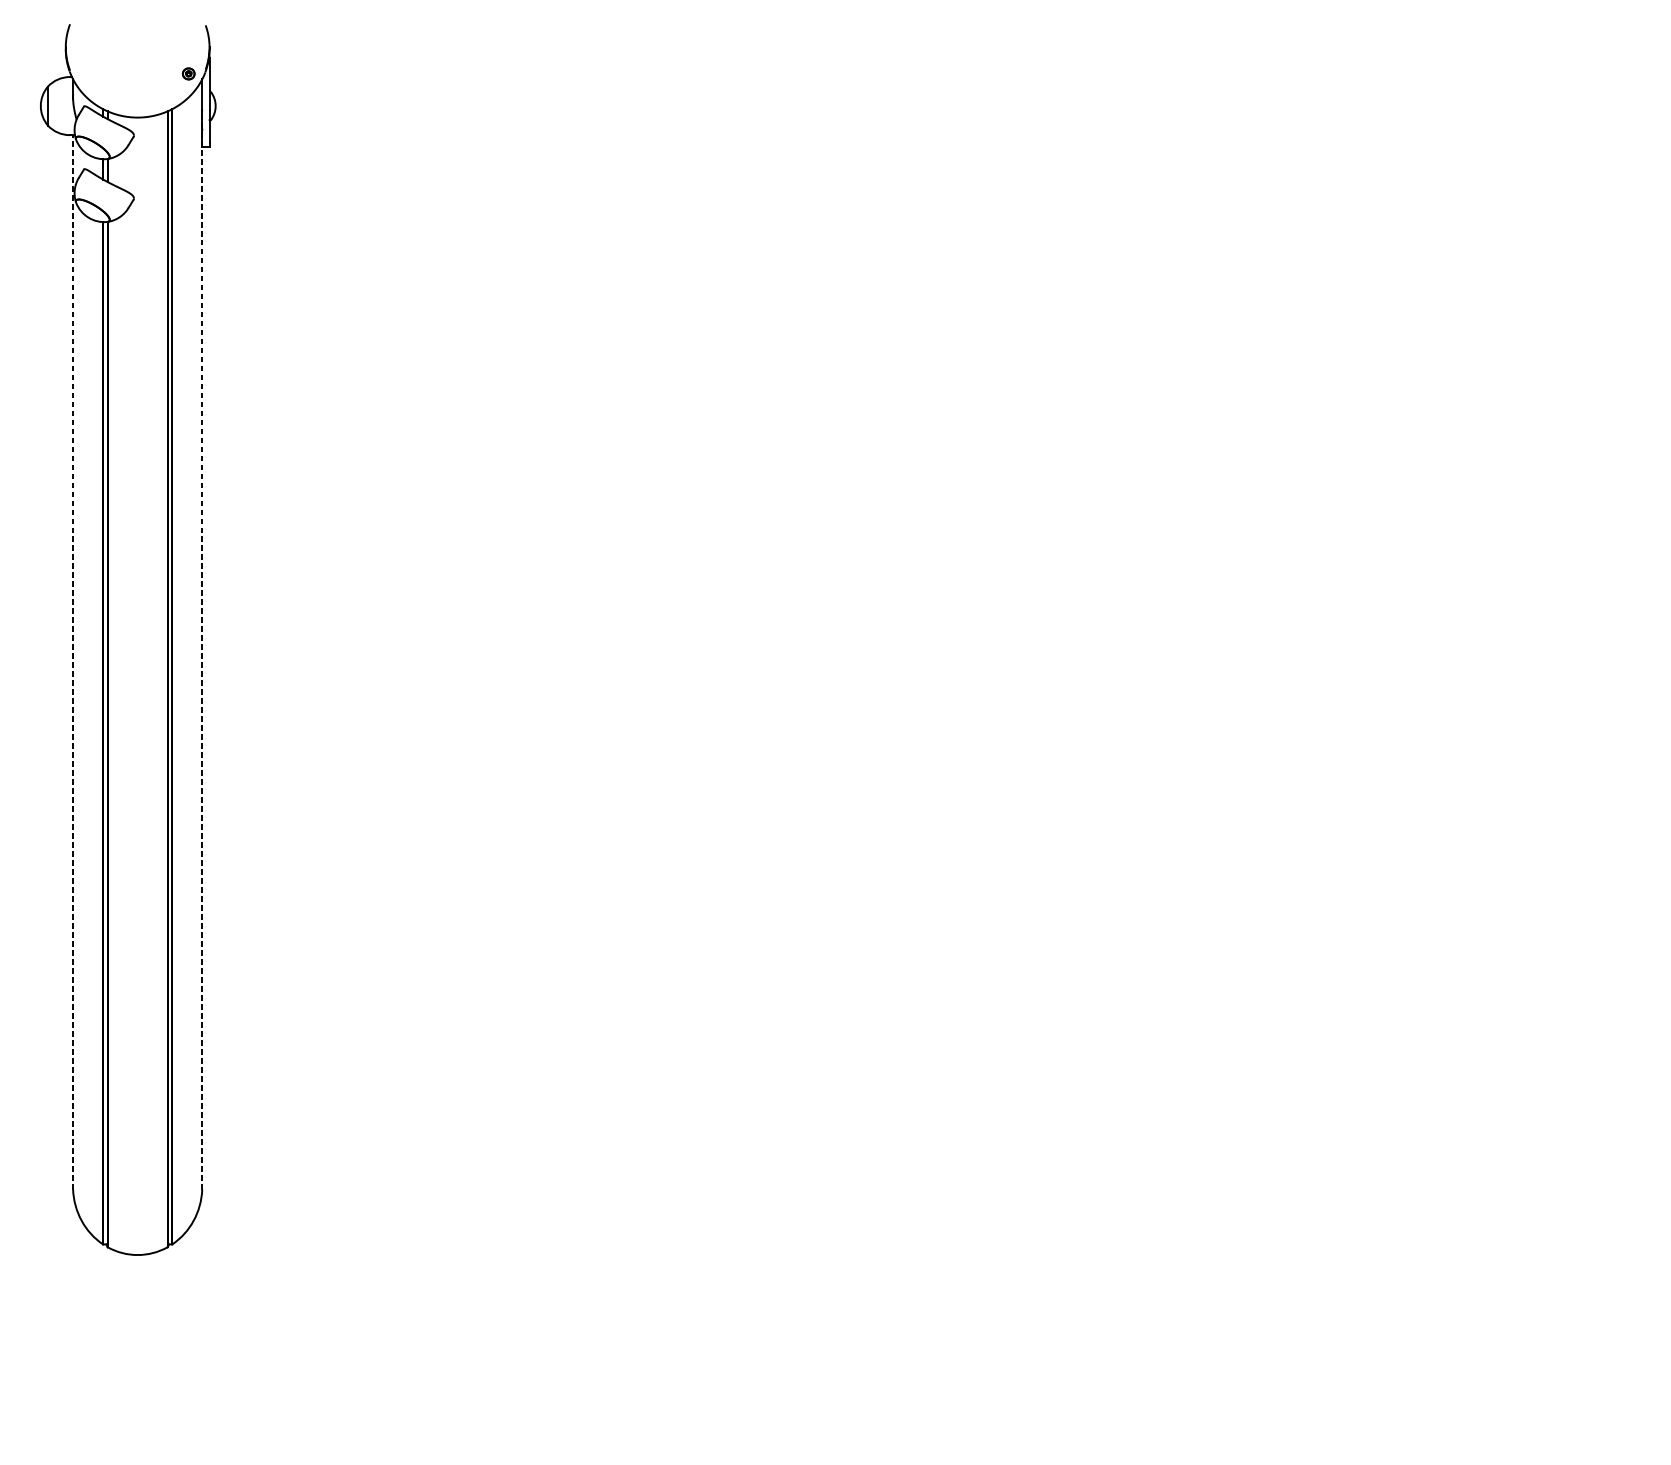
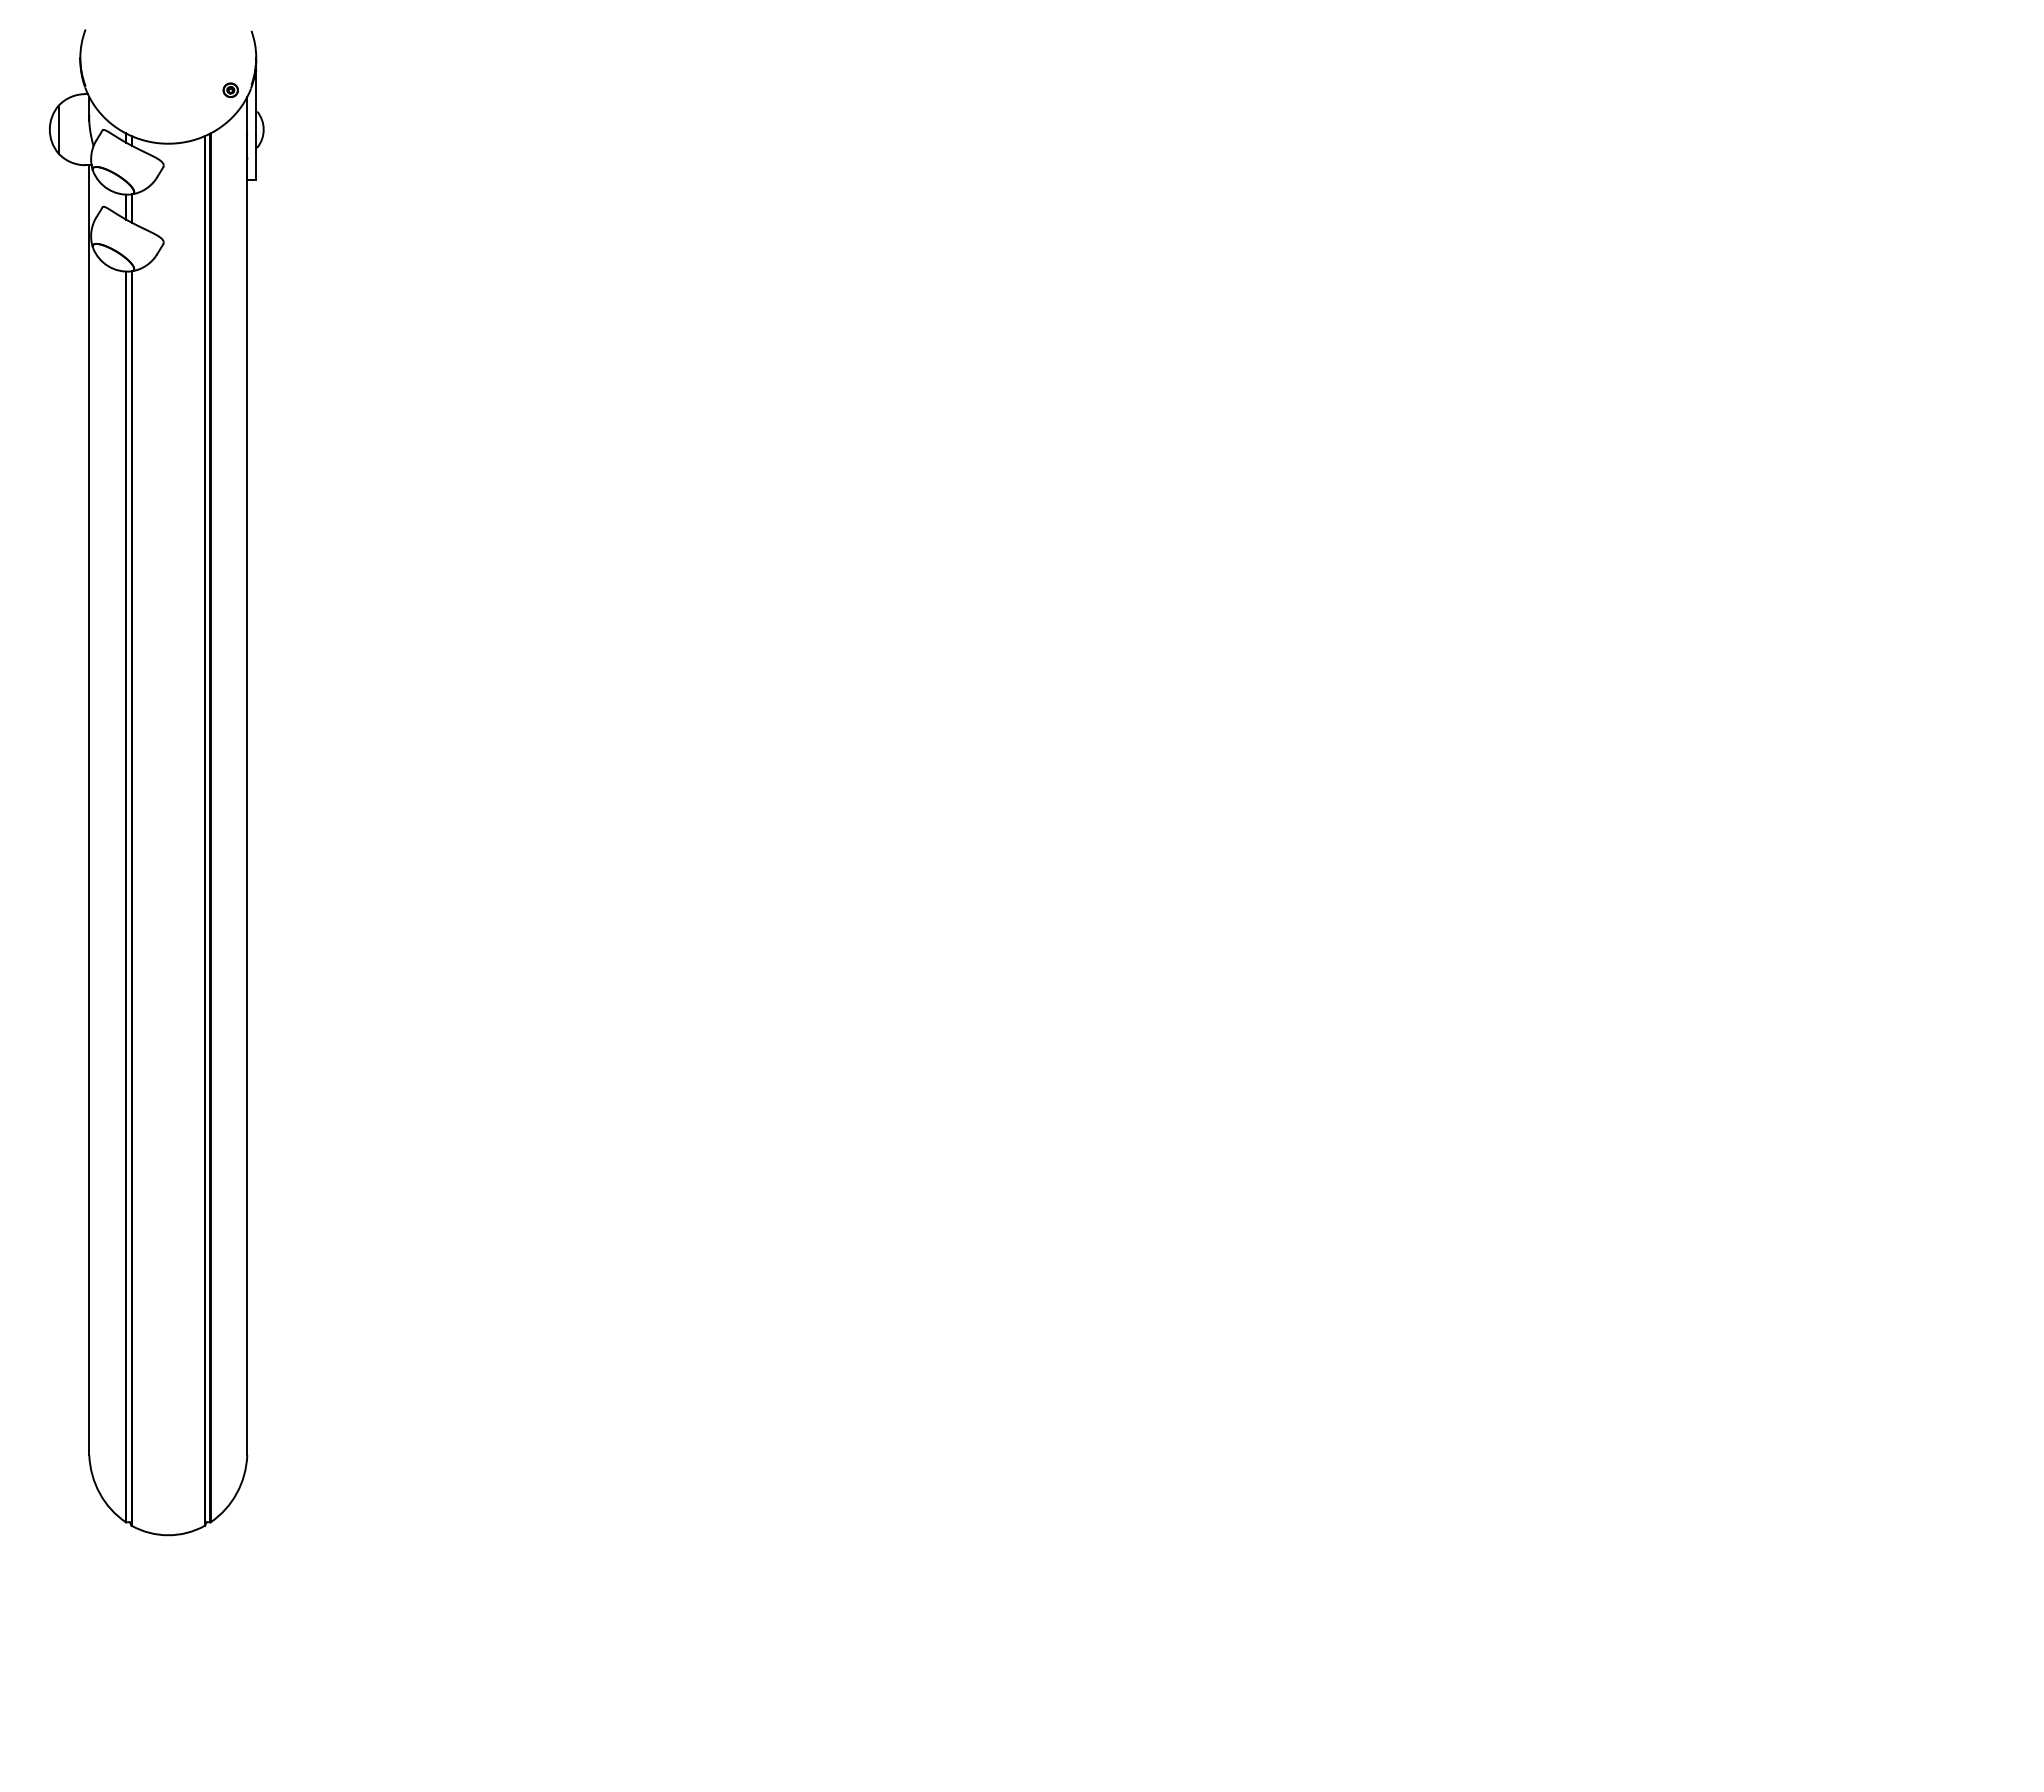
line: (202, 650) -> (247, 795), dashed -> solid
line: (73, 662) -> (89, 810), dashed -> solid

